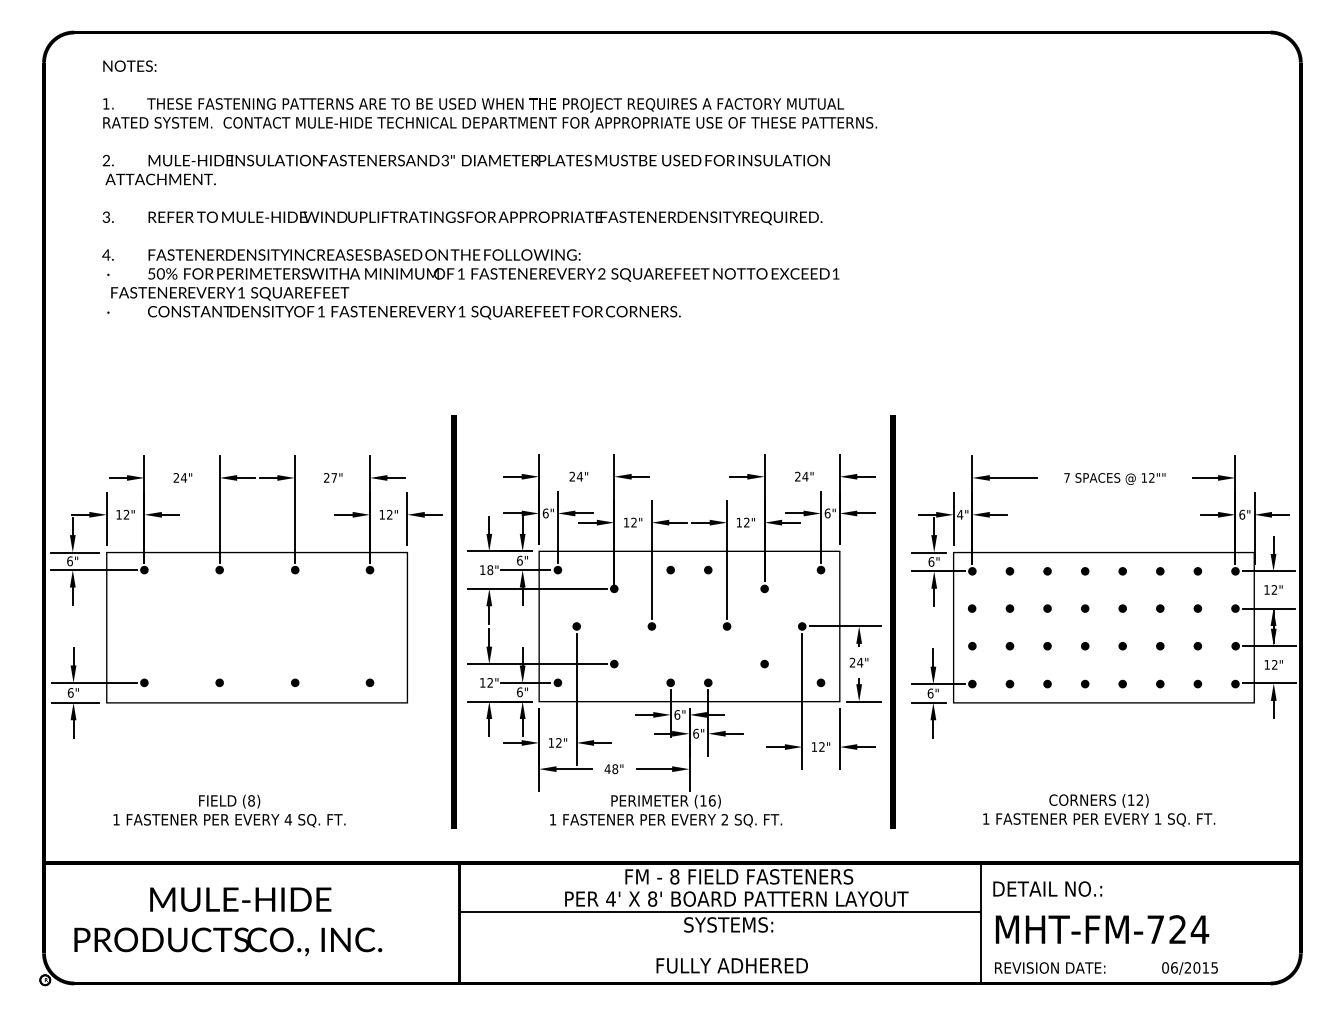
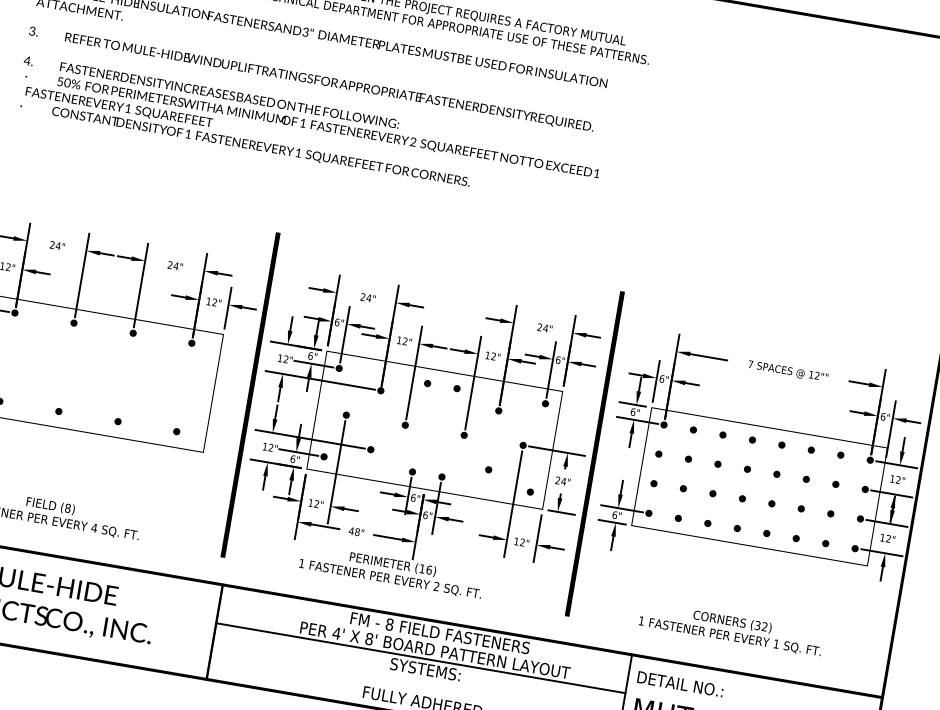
text: (334, 477) -> (176, 265), 27" -> 24"
text: (960, 514) -> (662, 378), 4" -> 6"
text: (490, 570) -> (286, 359), 18" -> 12"
text: (1130, 799) -> (757, 625), (12) -> (32)

